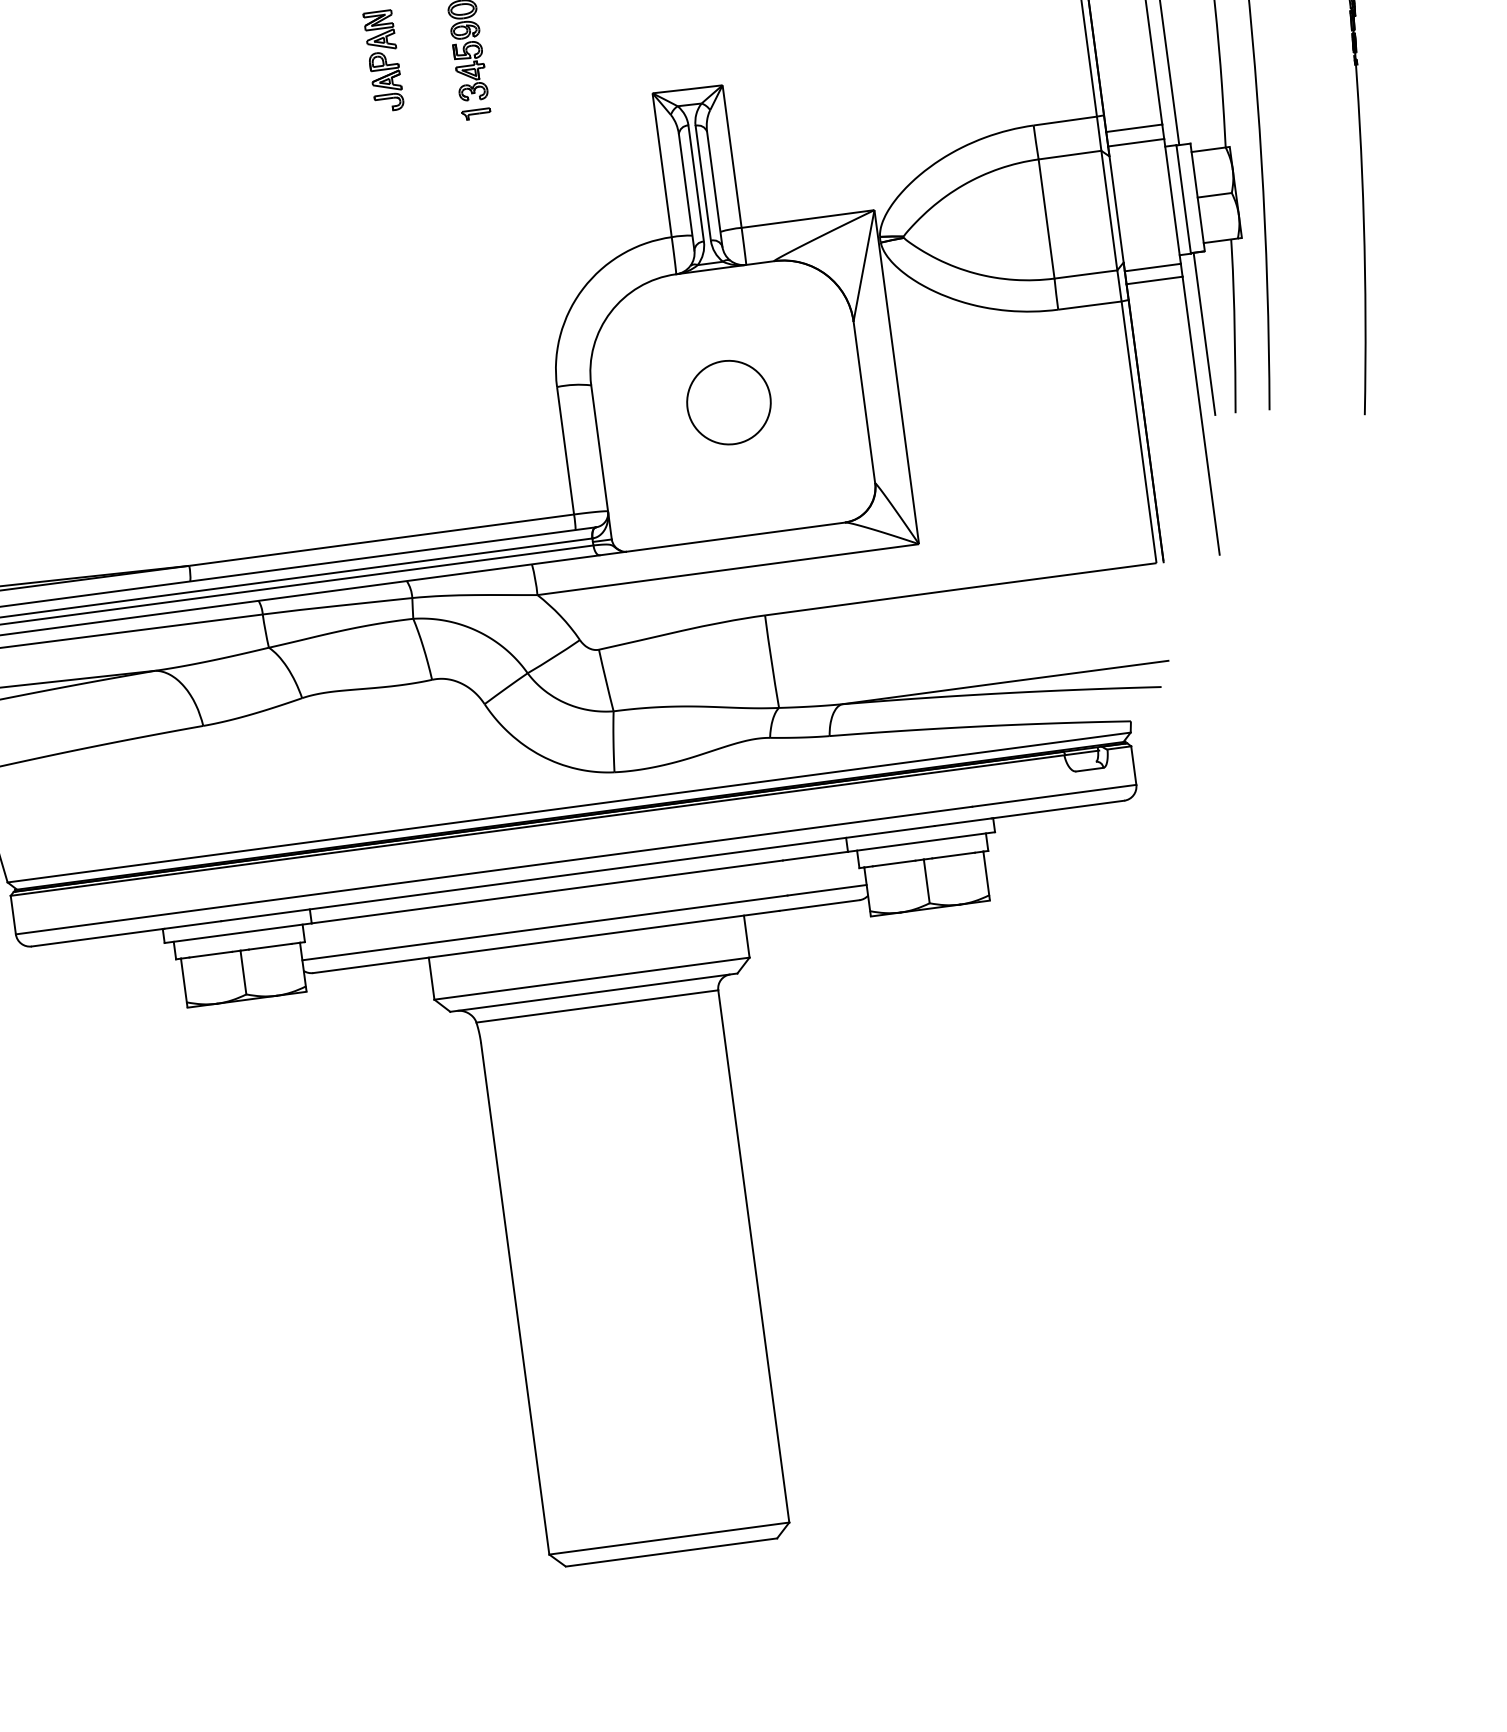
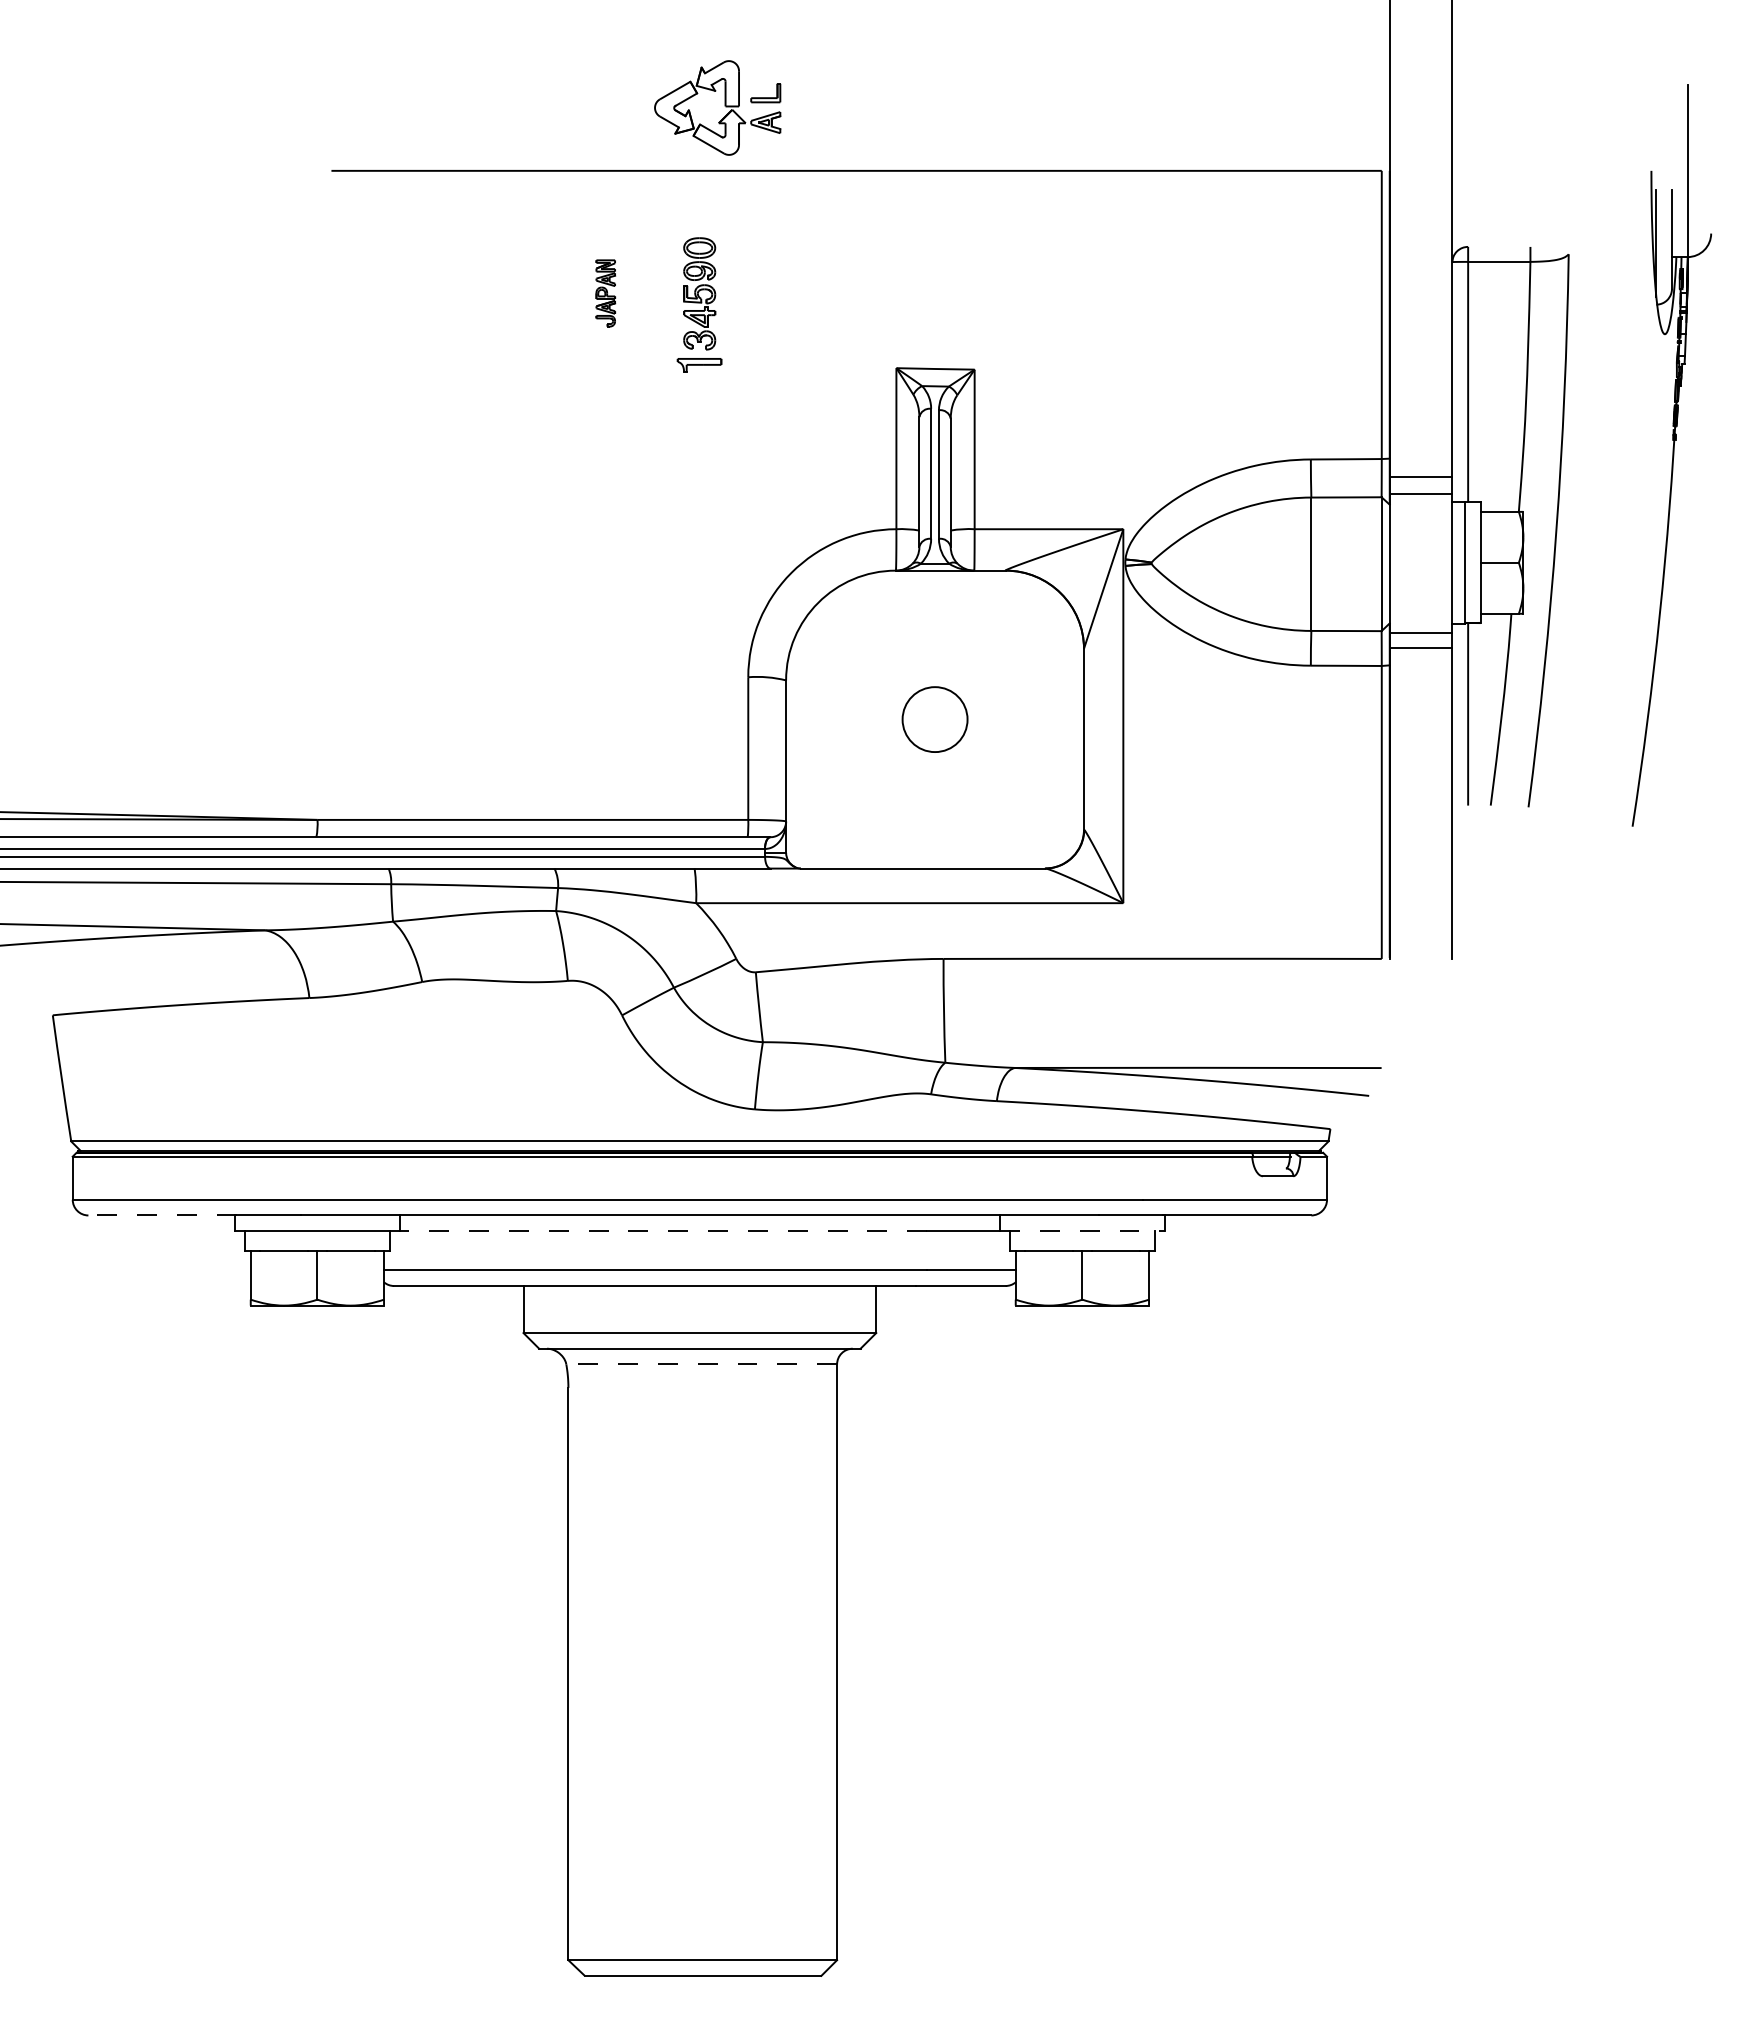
part: (383, 61) -> (605, 293), size x0.6
part: (476, 113) -> (699, 364), size x1.4
circle: (728, 402) -> (934, 719), size x0.7
line: (921, 842) -> (1082, 1231), solid -> dashed
line: (547, 892) -> (663, 1231), solid -> dashed
line: (97, 937) -> (162, 1215), solid -> dashed
line: (597, 1006) -> (701, 1364), solid -> dashed

